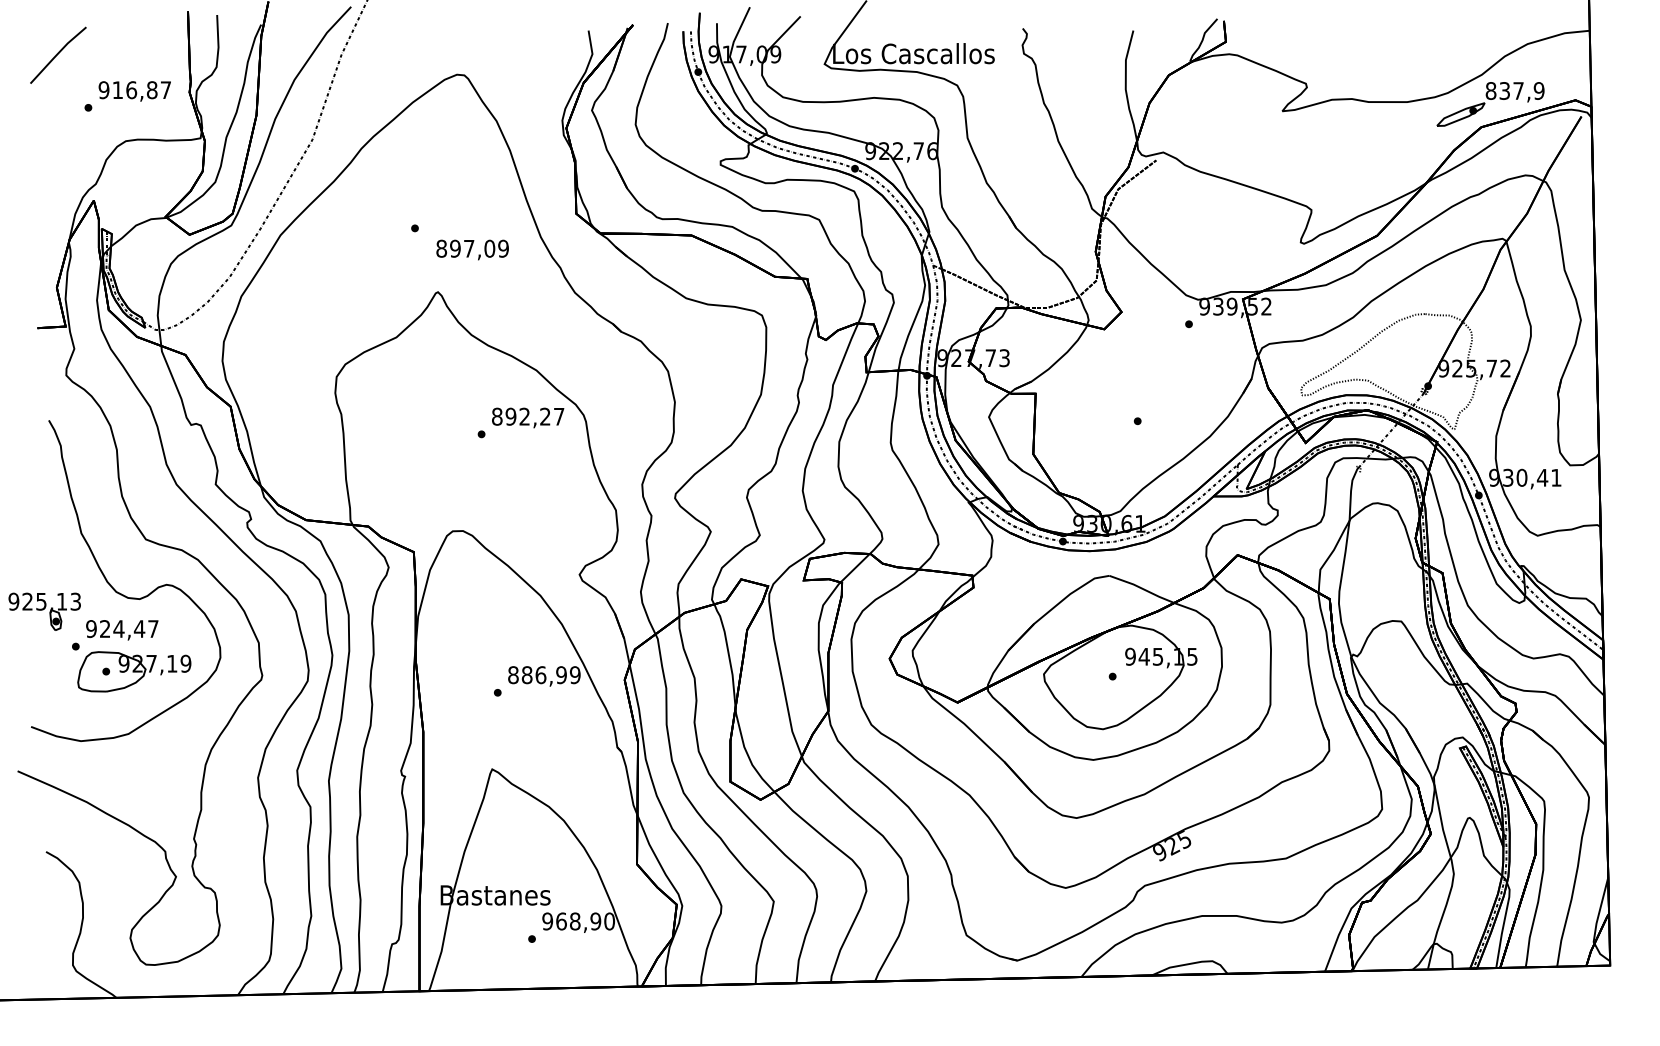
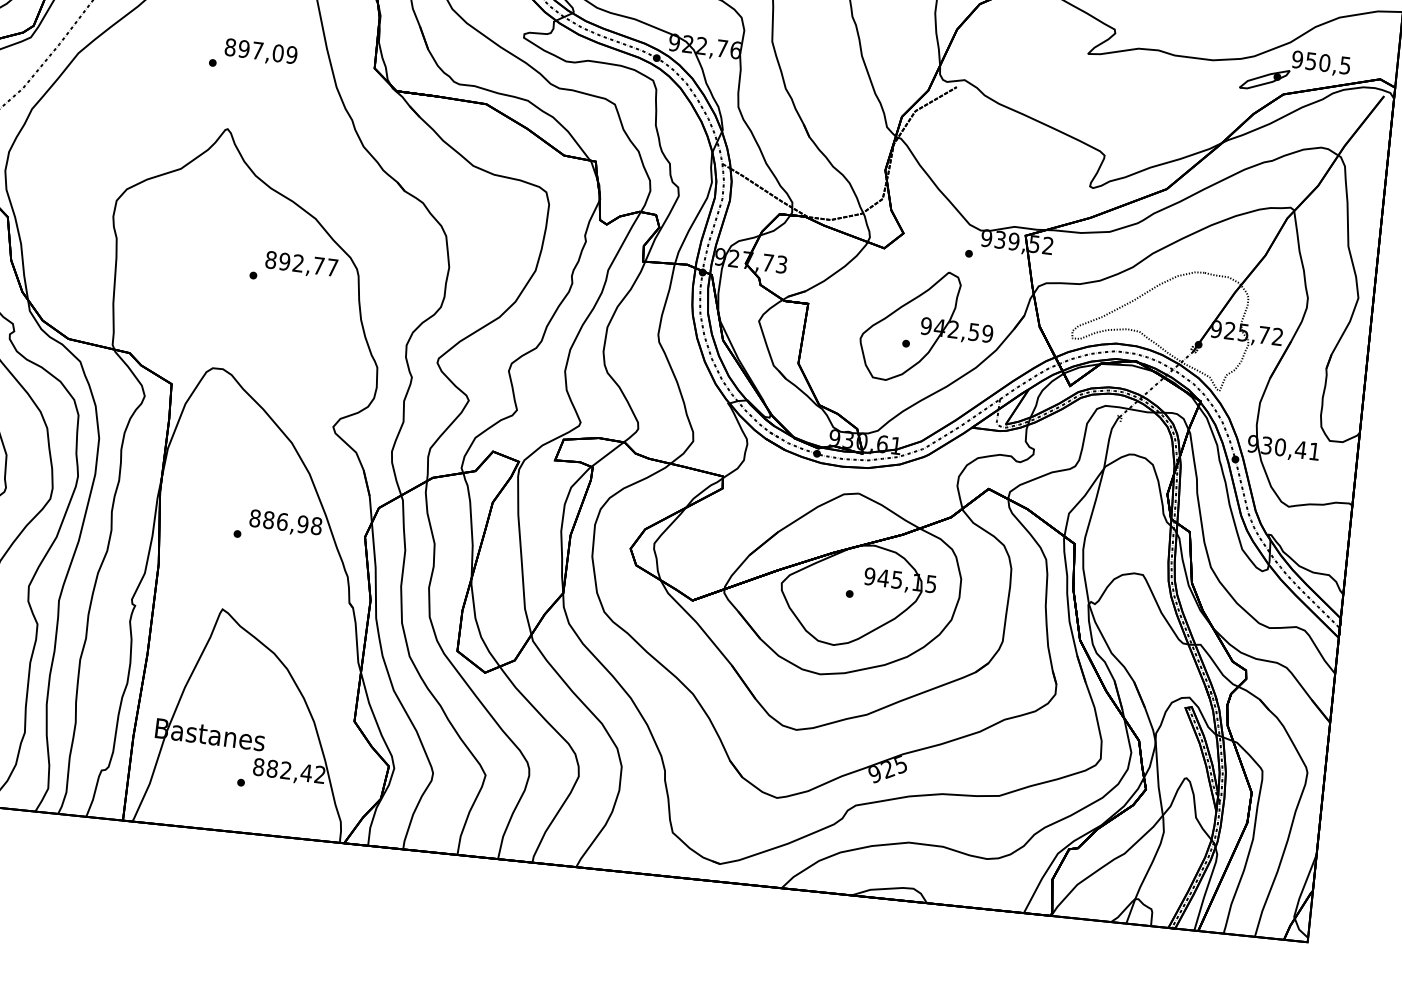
text: (1514, 90) -> (1320, 62), 837,9 -> 950,5
text: (472, 249) -> (261, 51), moved
part: (1156, 402) -> (927, 327), added
text: (545, 416) -> (319, 265), 892,27 -> 892,77
text: (574, 675) -> (315, 526), 886,99 -> 886,98
text: (578, 921) -> (289, 770), 968,90 -> 882,42

